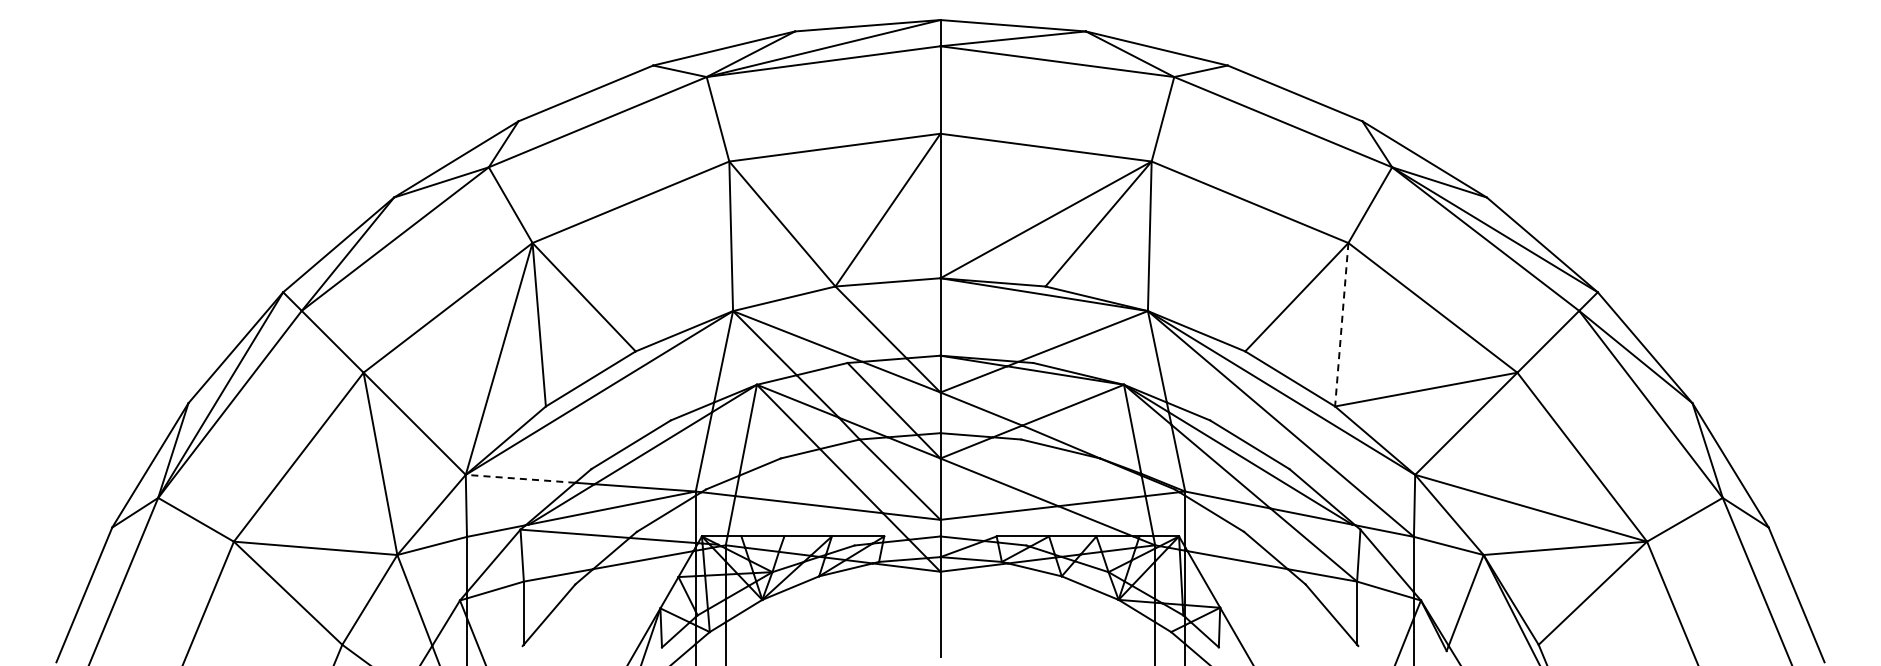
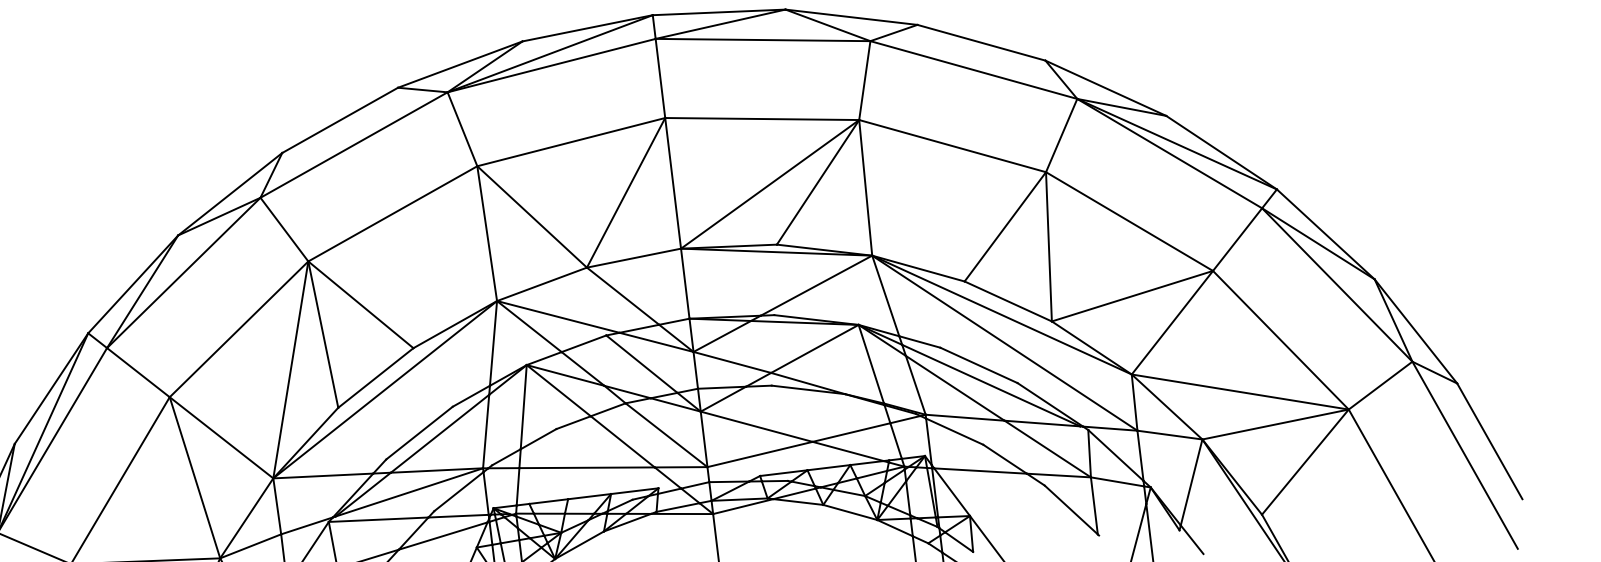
line: (1341, 324) -> (1048, 246), dashed -> solid
line: (520, 478) -> (323, 475), dashed -> solid

